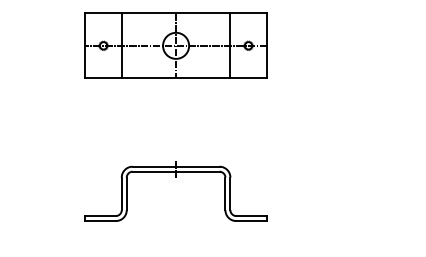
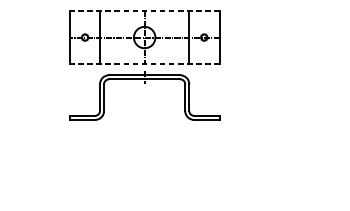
line: (175, 13) -> (144, 10), solid -> dashed
line: (175, 78) -> (144, 64), solid -> dashed
part: (175, 177) -> (144, 84), moved

